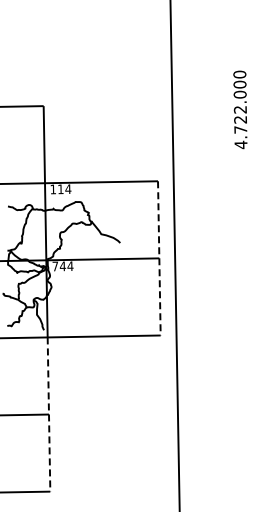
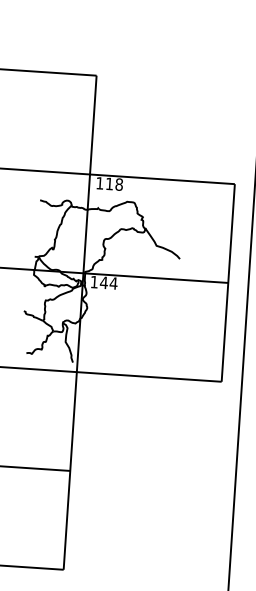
text: (68, 189) -> (119, 185), 114 -> 118
line: (159, 258) -> (228, 283), dashed -> solid
text: (55, 266) -> (94, 282), 744 -> 144
line: (49, 415) -> (70, 472), dashed -> solid

